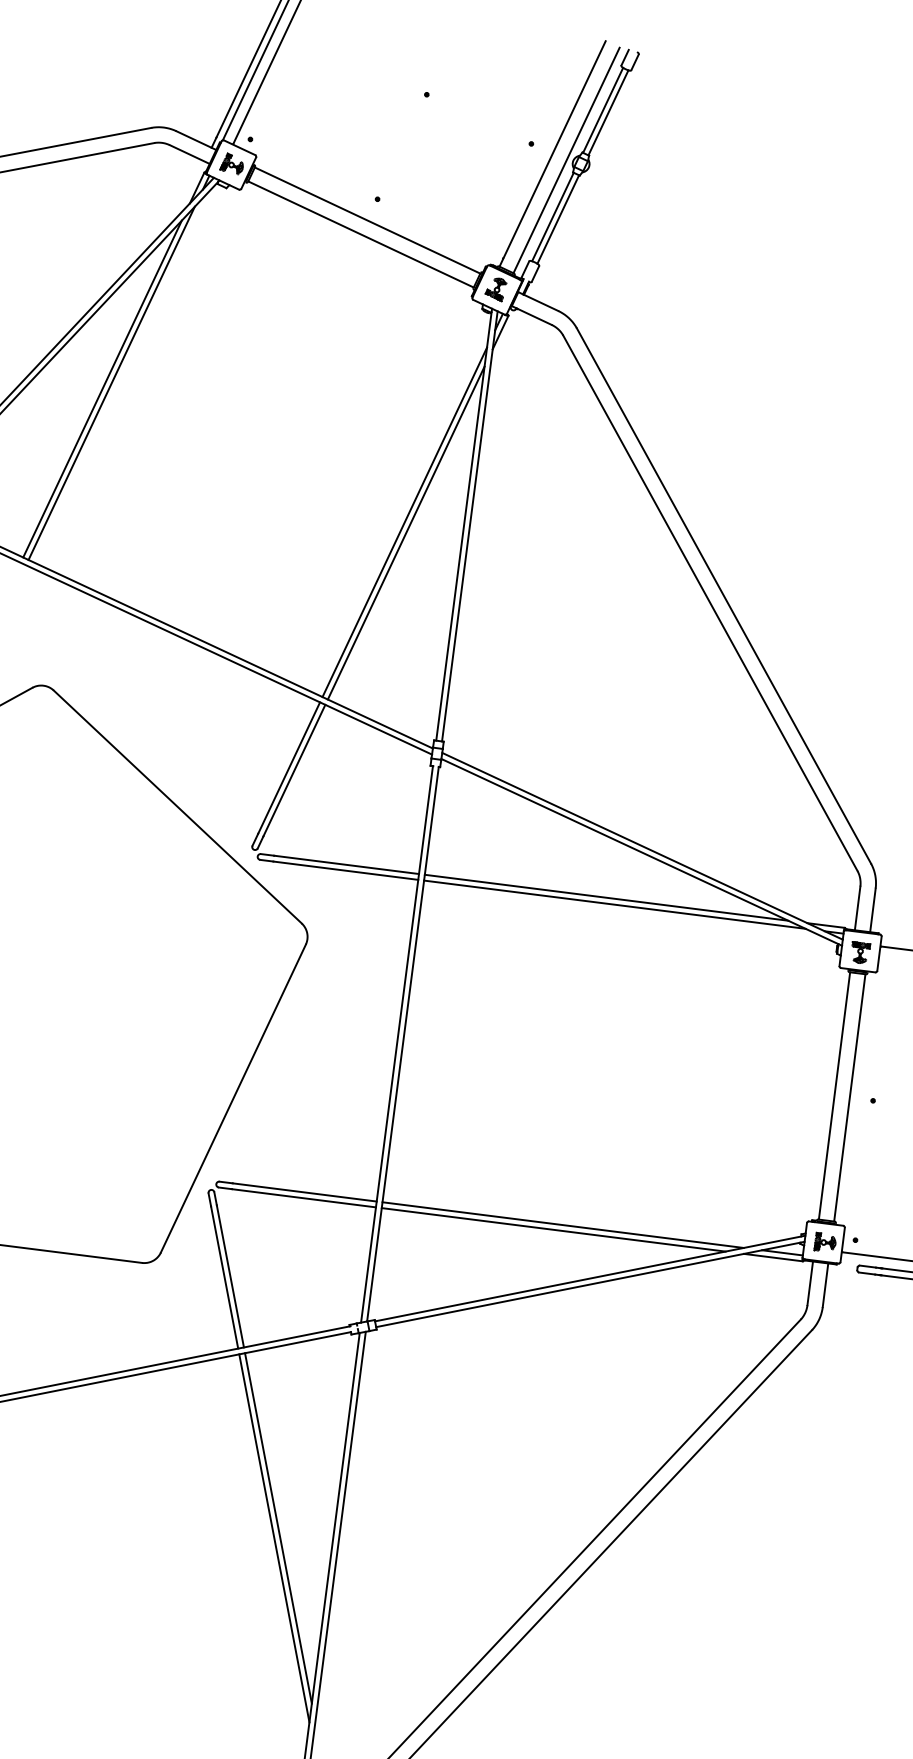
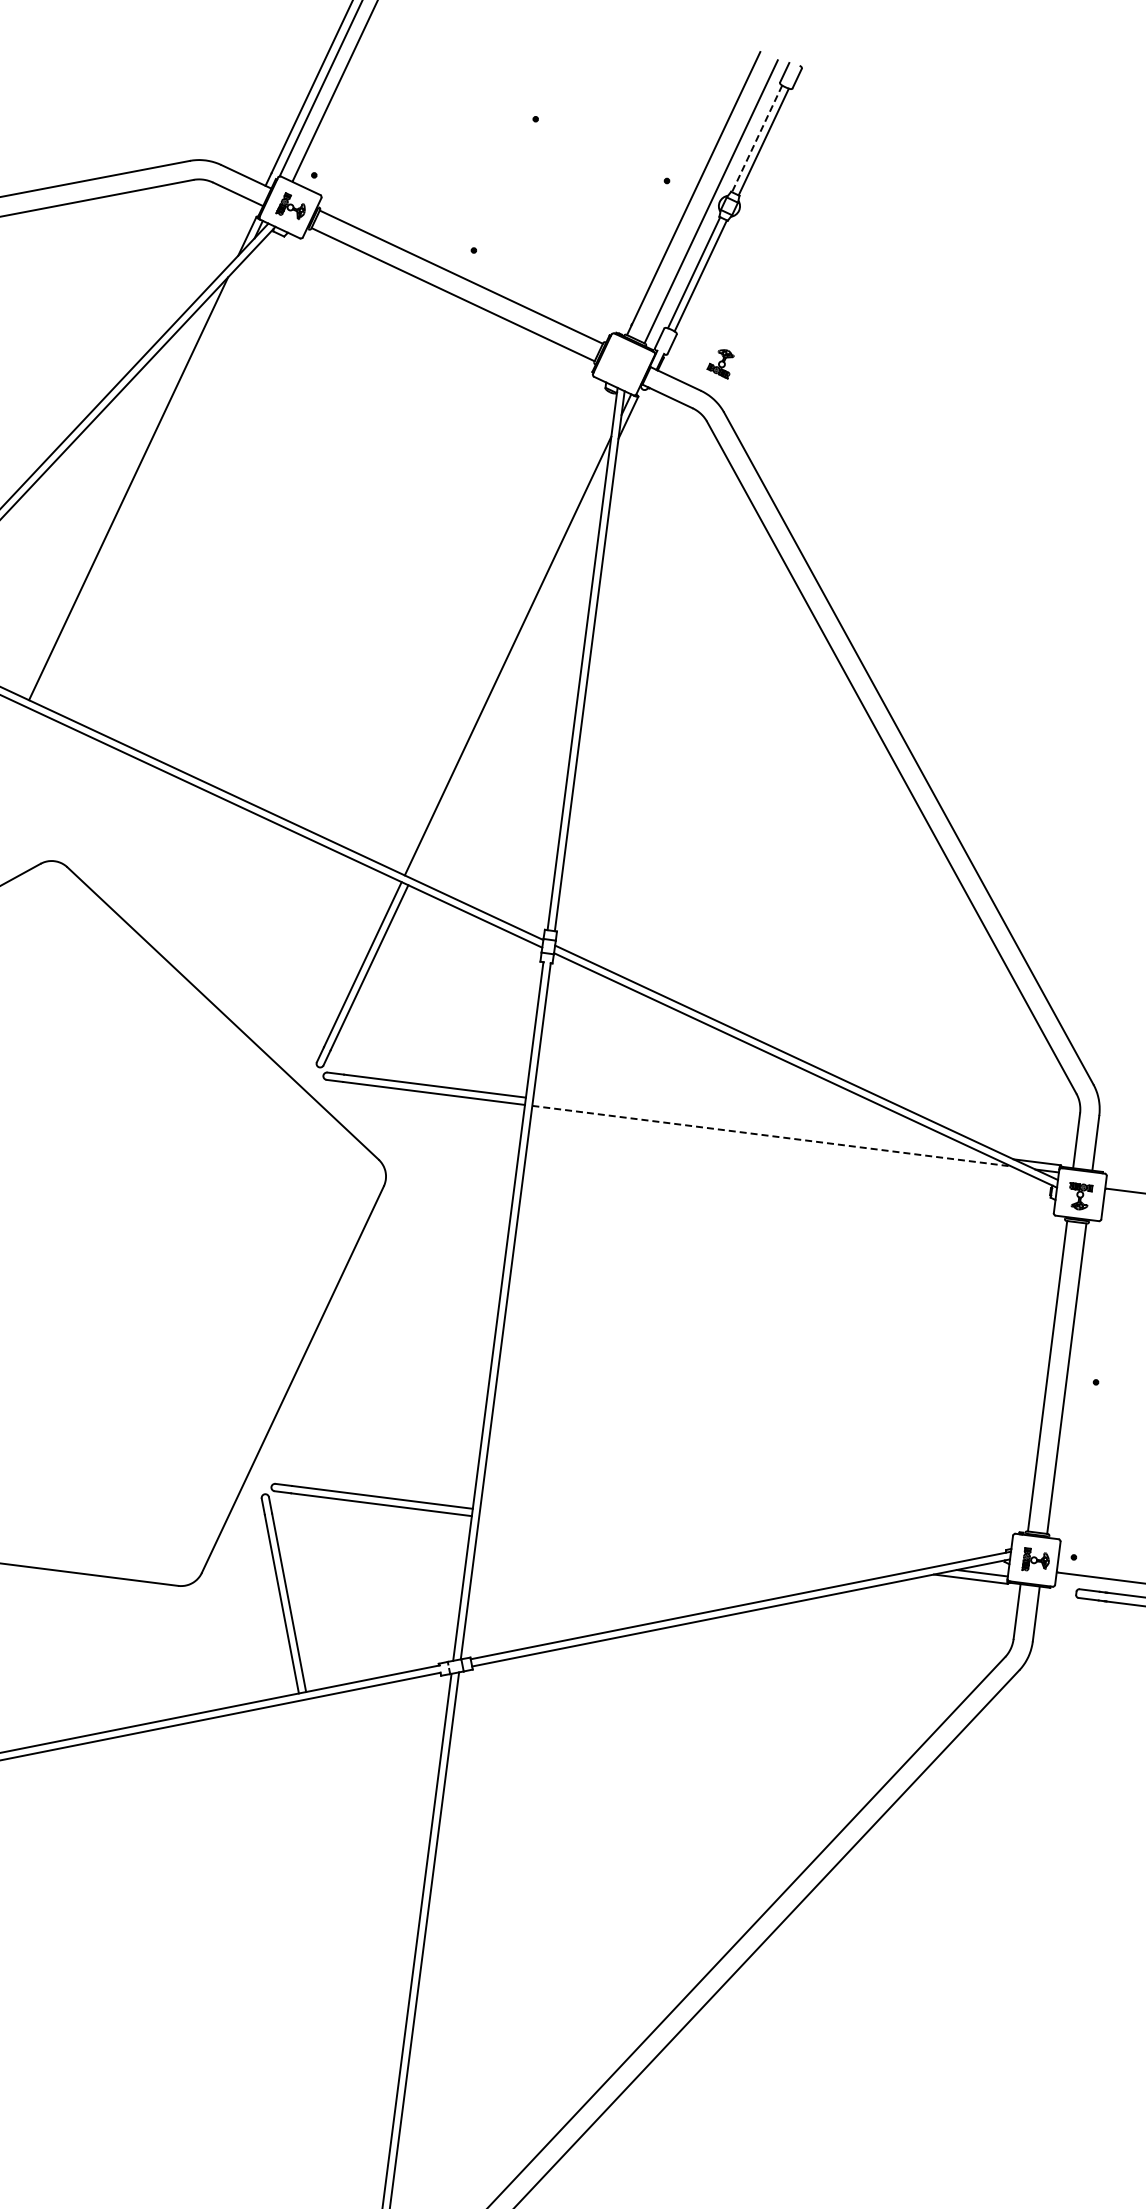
line: (603, 110) -> (757, 138), solid -> dashed
part: (495, 290) -> (720, 364), moved
line: (111, 383) -> (139, 481), removed
line: (405, 533) -> (509, 669), removed
line: (606, 897) -> (761, 1127), removed
line: (615, 904) -> (772, 1136), solid -> dashed
line: (562, 1225) -> (706, 1538), removed
line: (553, 1229) -> (694, 1544), removed
line: (278, 1528) -> (349, 1919), removed
line: (274, 1538) -> (344, 1931), removed

